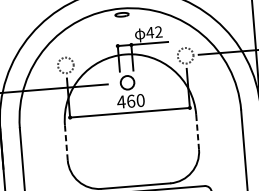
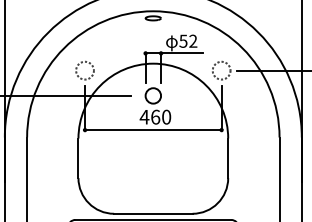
text: (150, 32) -> (183, 40), 42 -> 52
line: (197, 132) -> (228, 158), dashed -> solid
line: (66, 142) -> (78, 158), dashed -> solid

